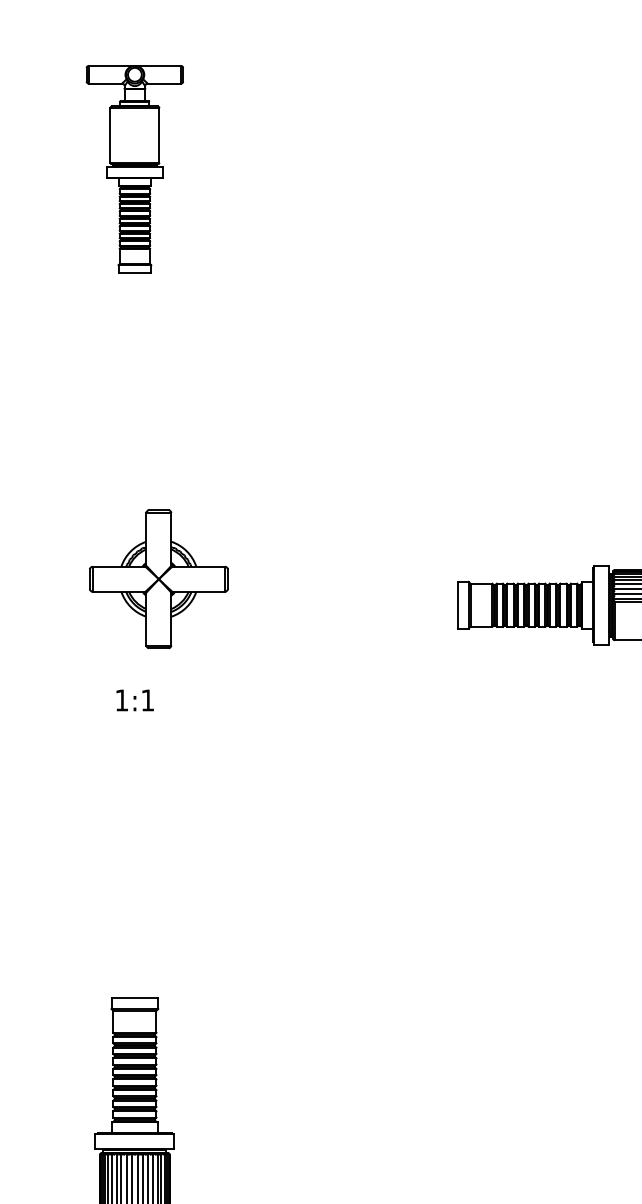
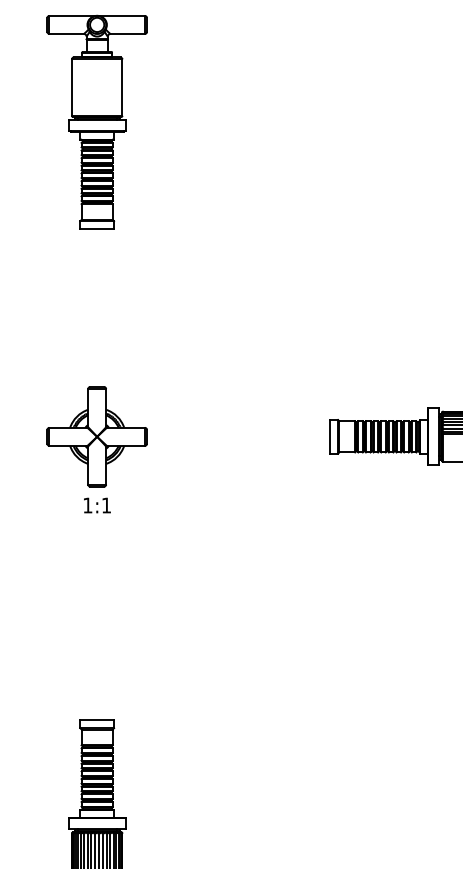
part: (134, 168) -> (96, 121), size x1.43
part: (158, 579) -> (96, 437), moved

